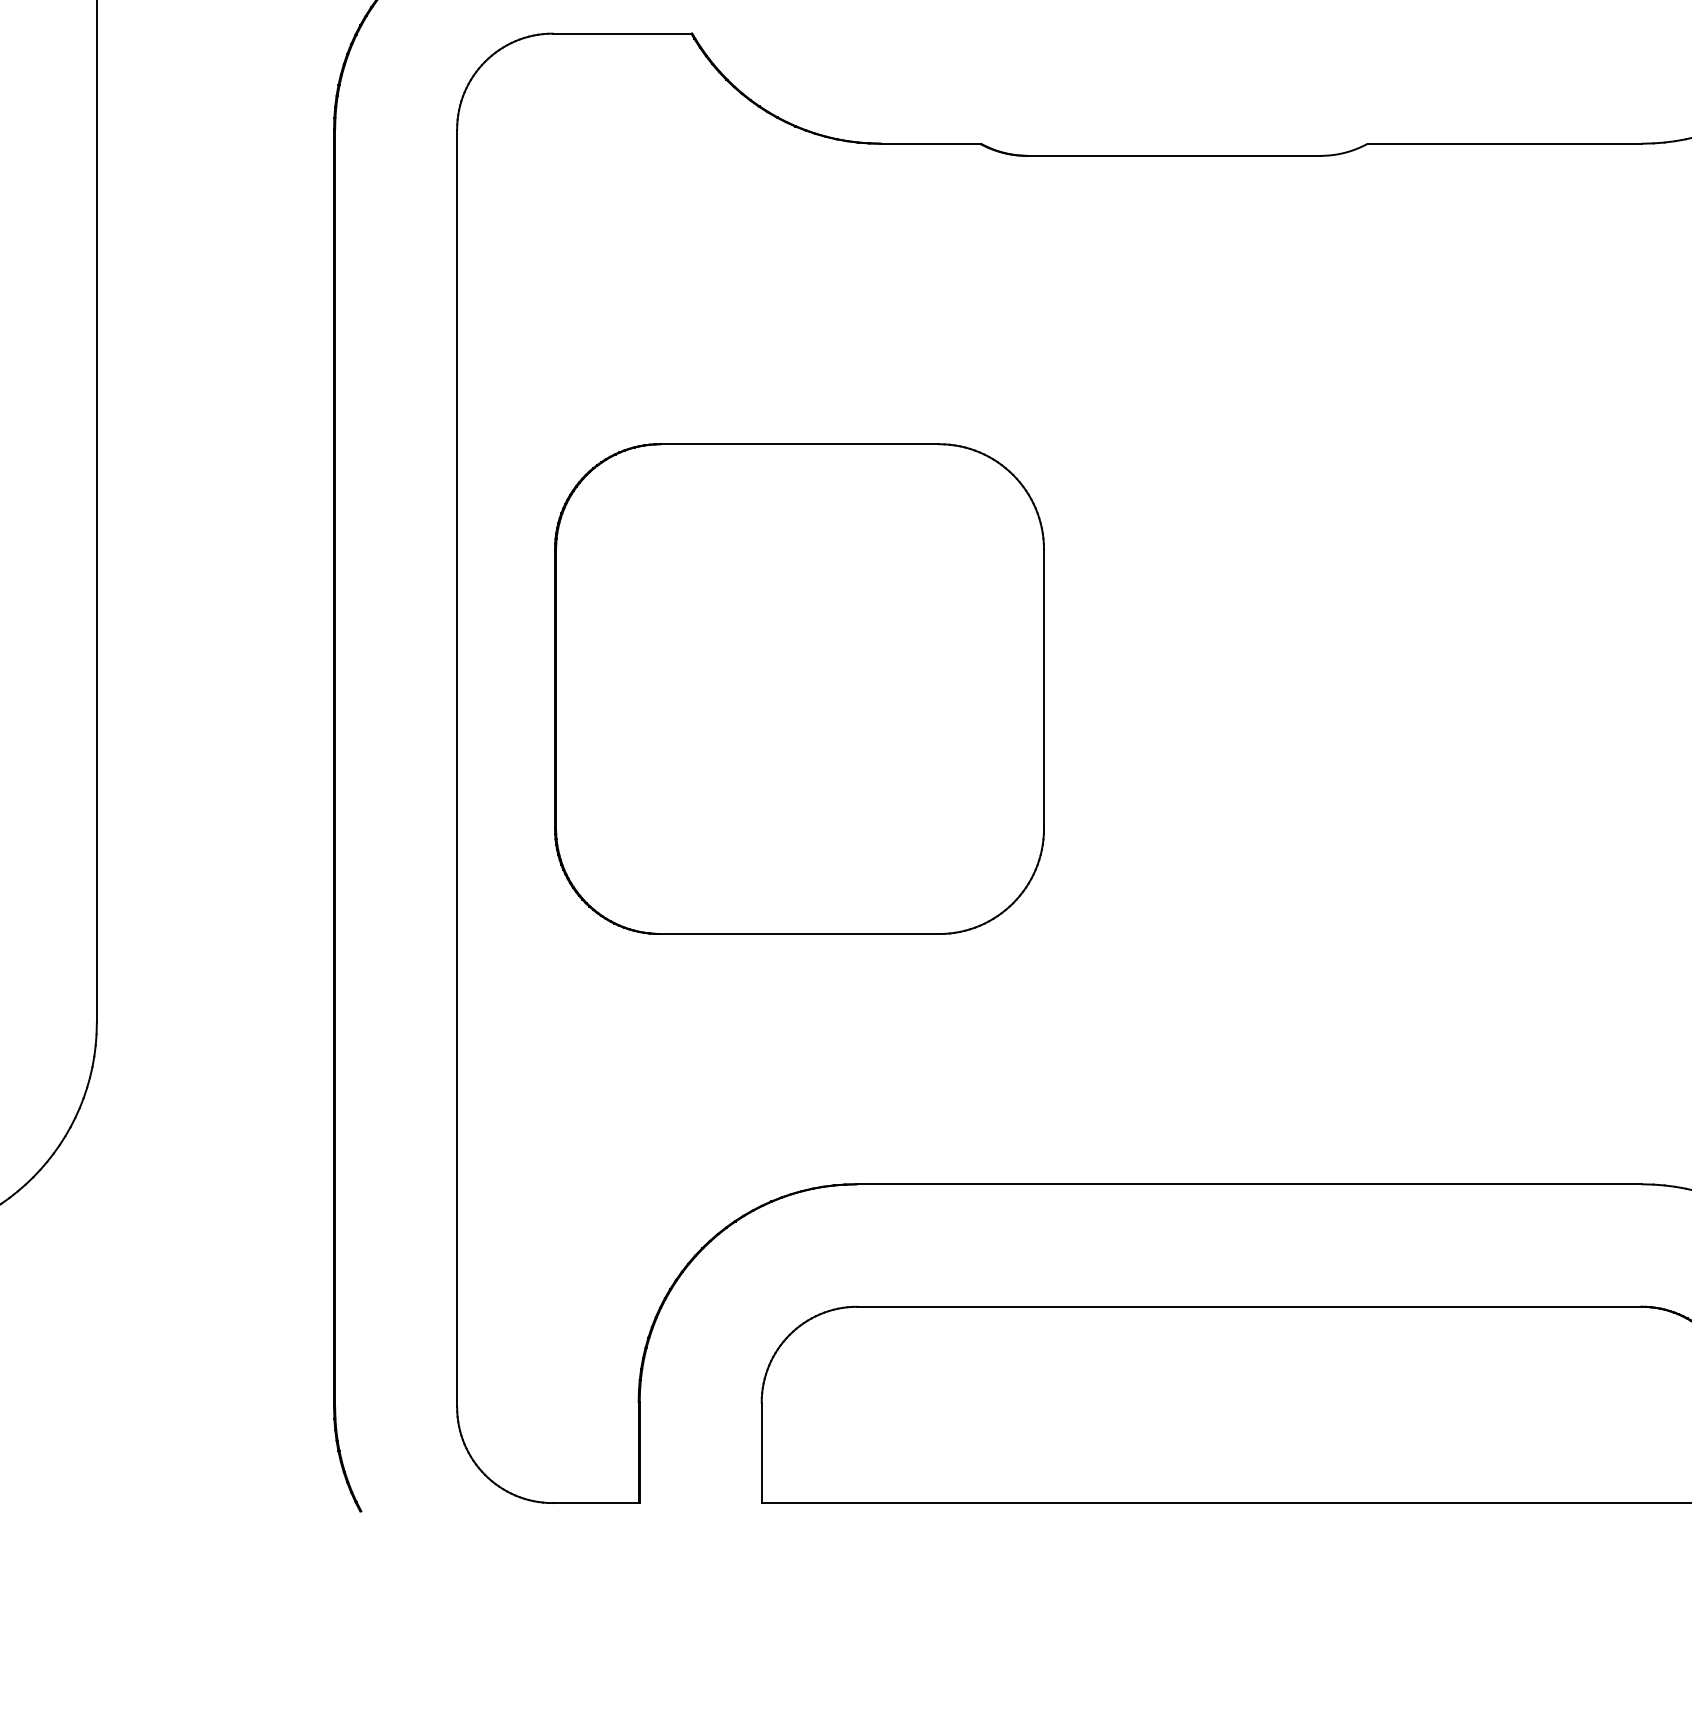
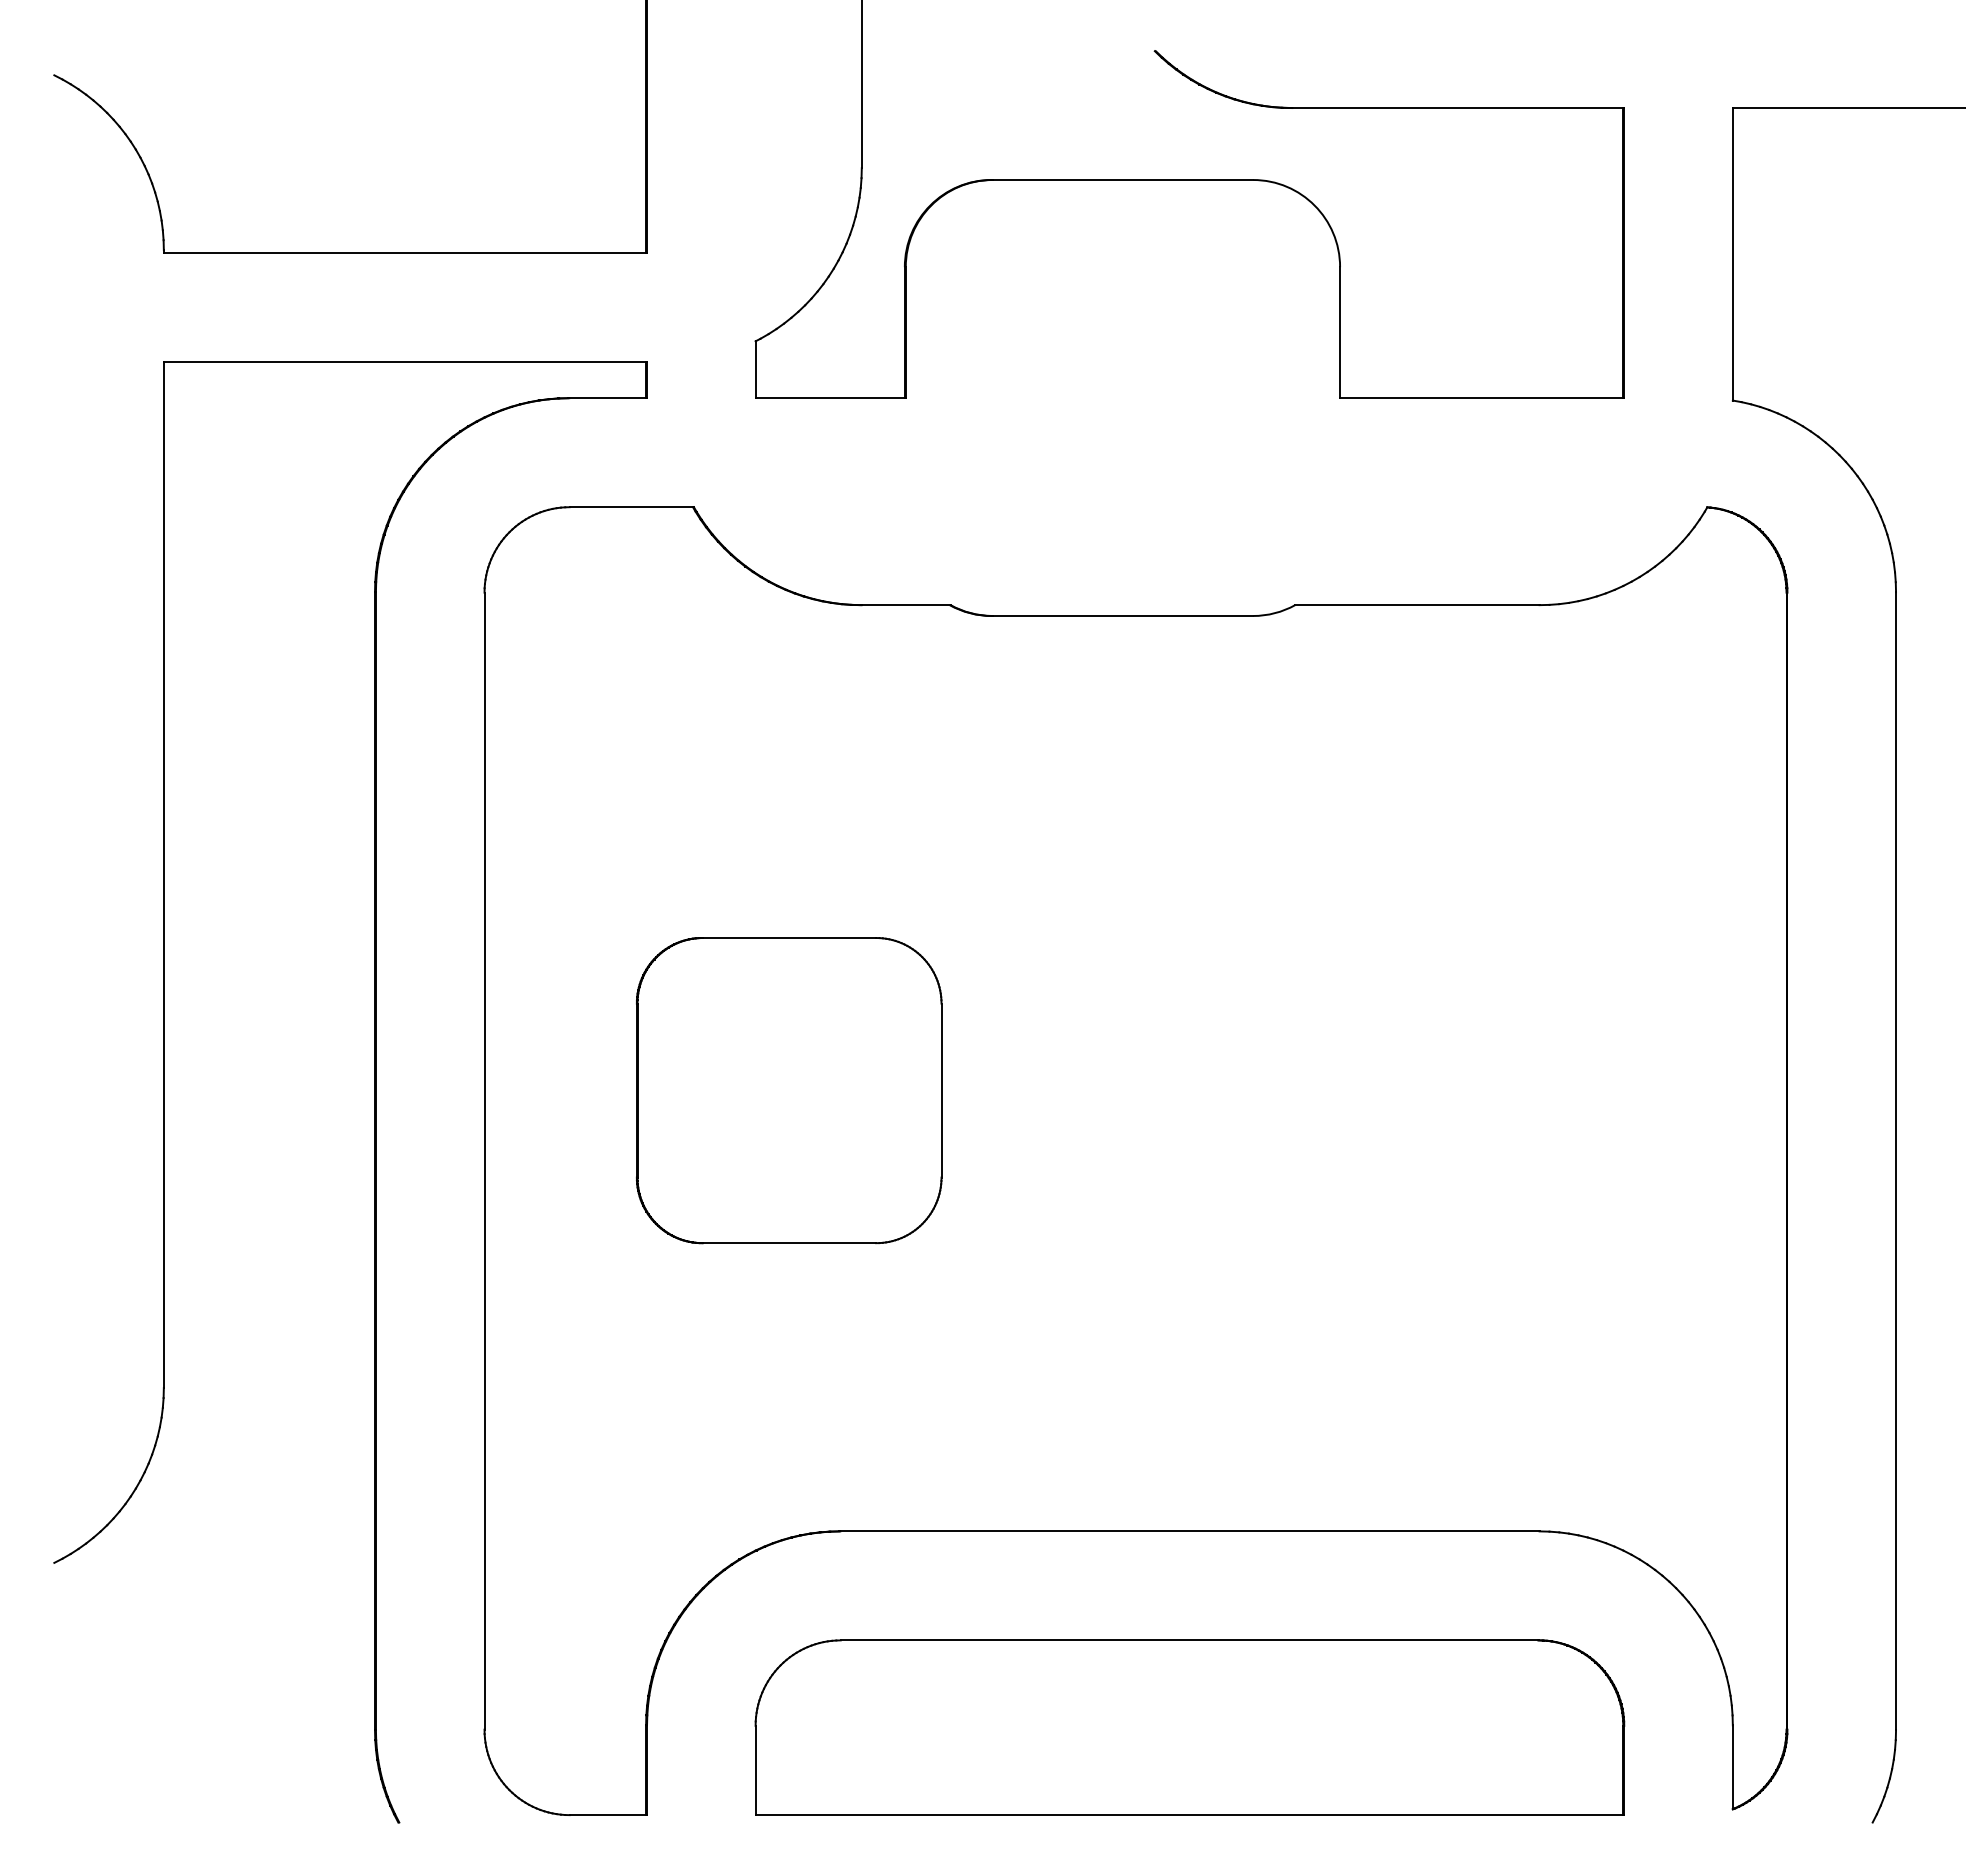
part: (798, 688) -> (788, 1090), size x0.7

